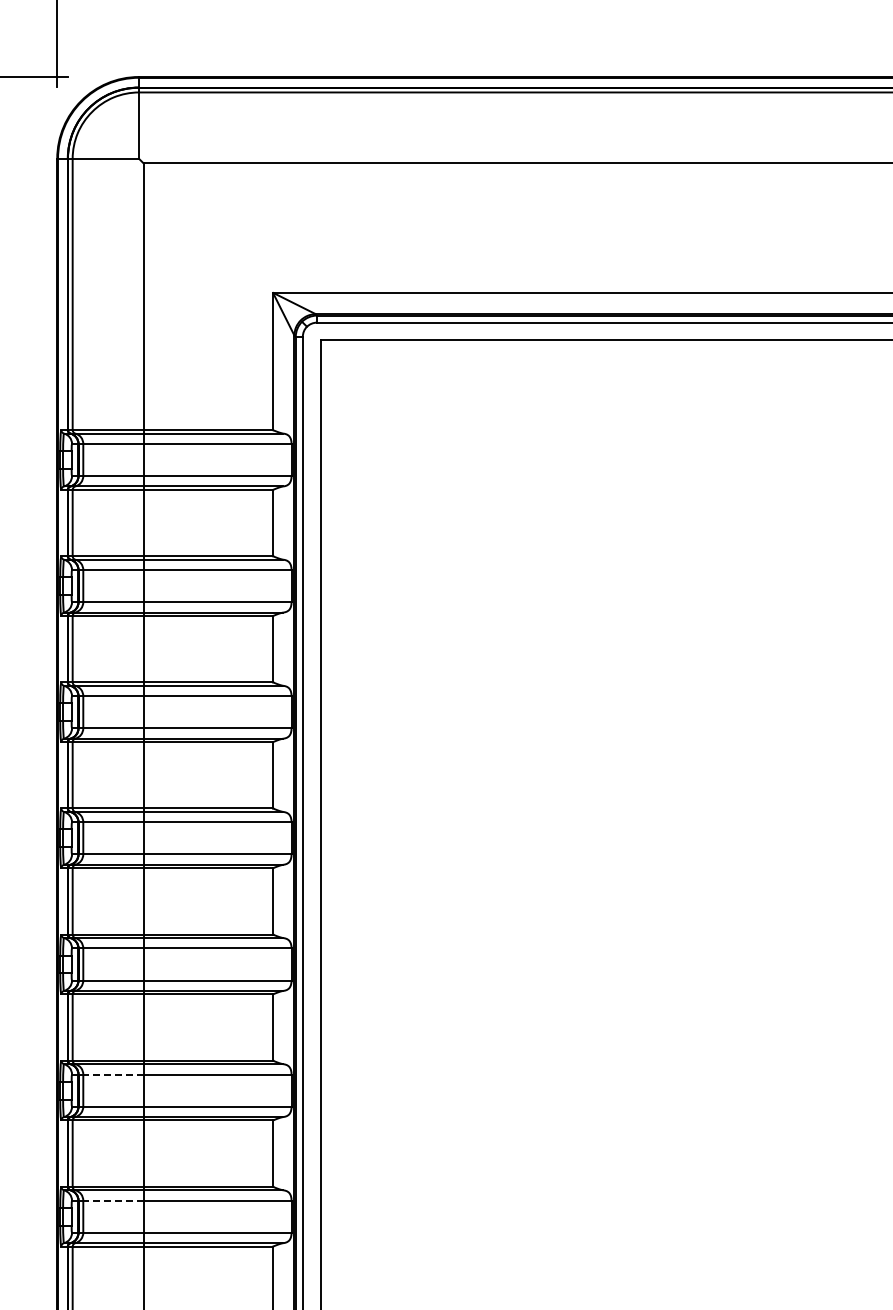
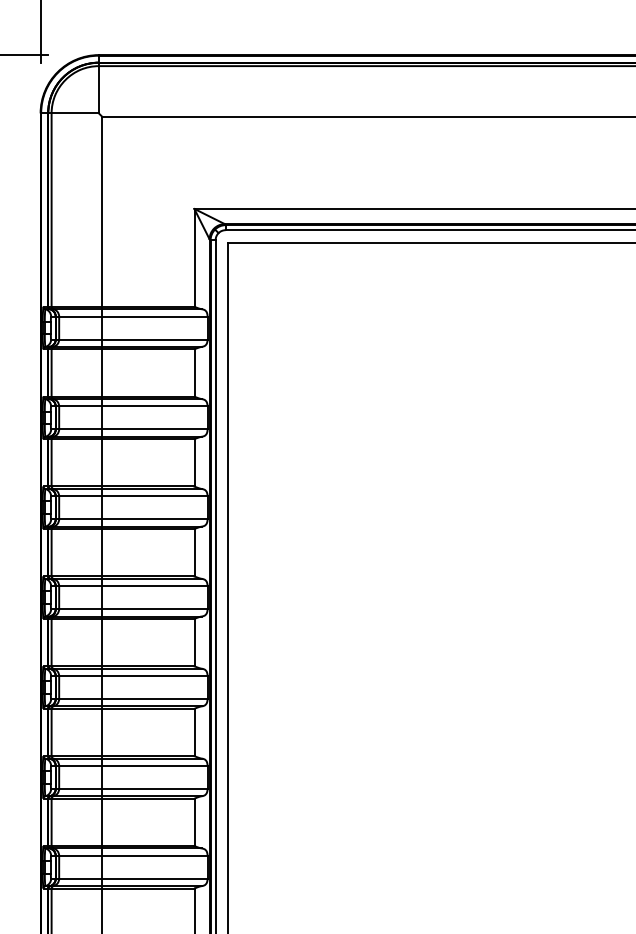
line: (112, 1074) -> (79, 765), dashed -> solid
line: (112, 1200) -> (79, 855), dashed -> solid

